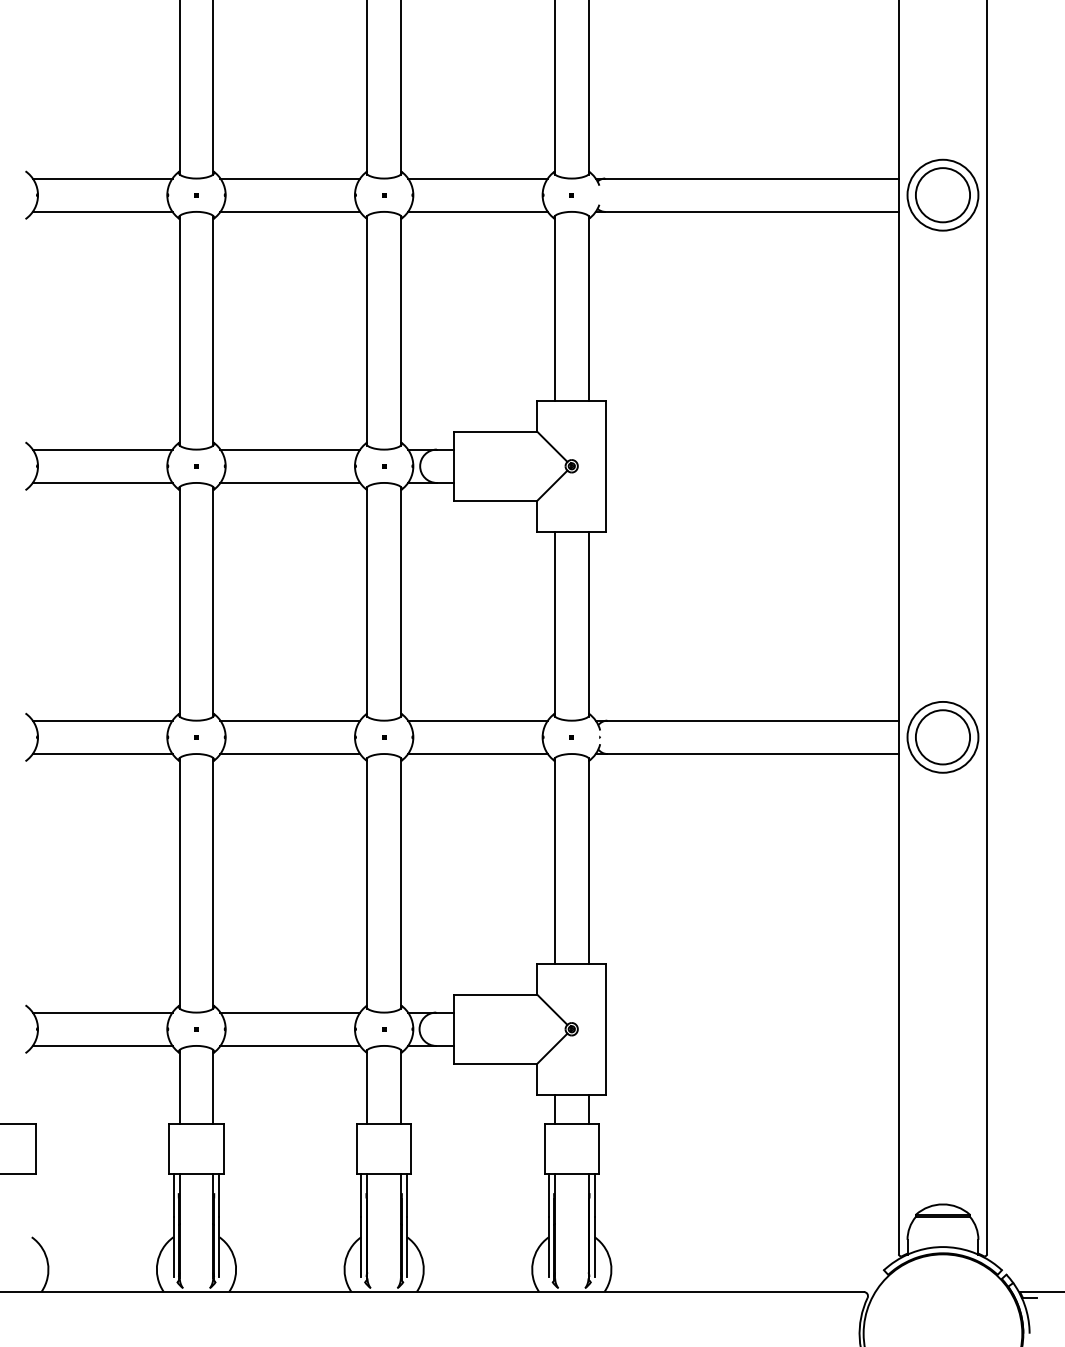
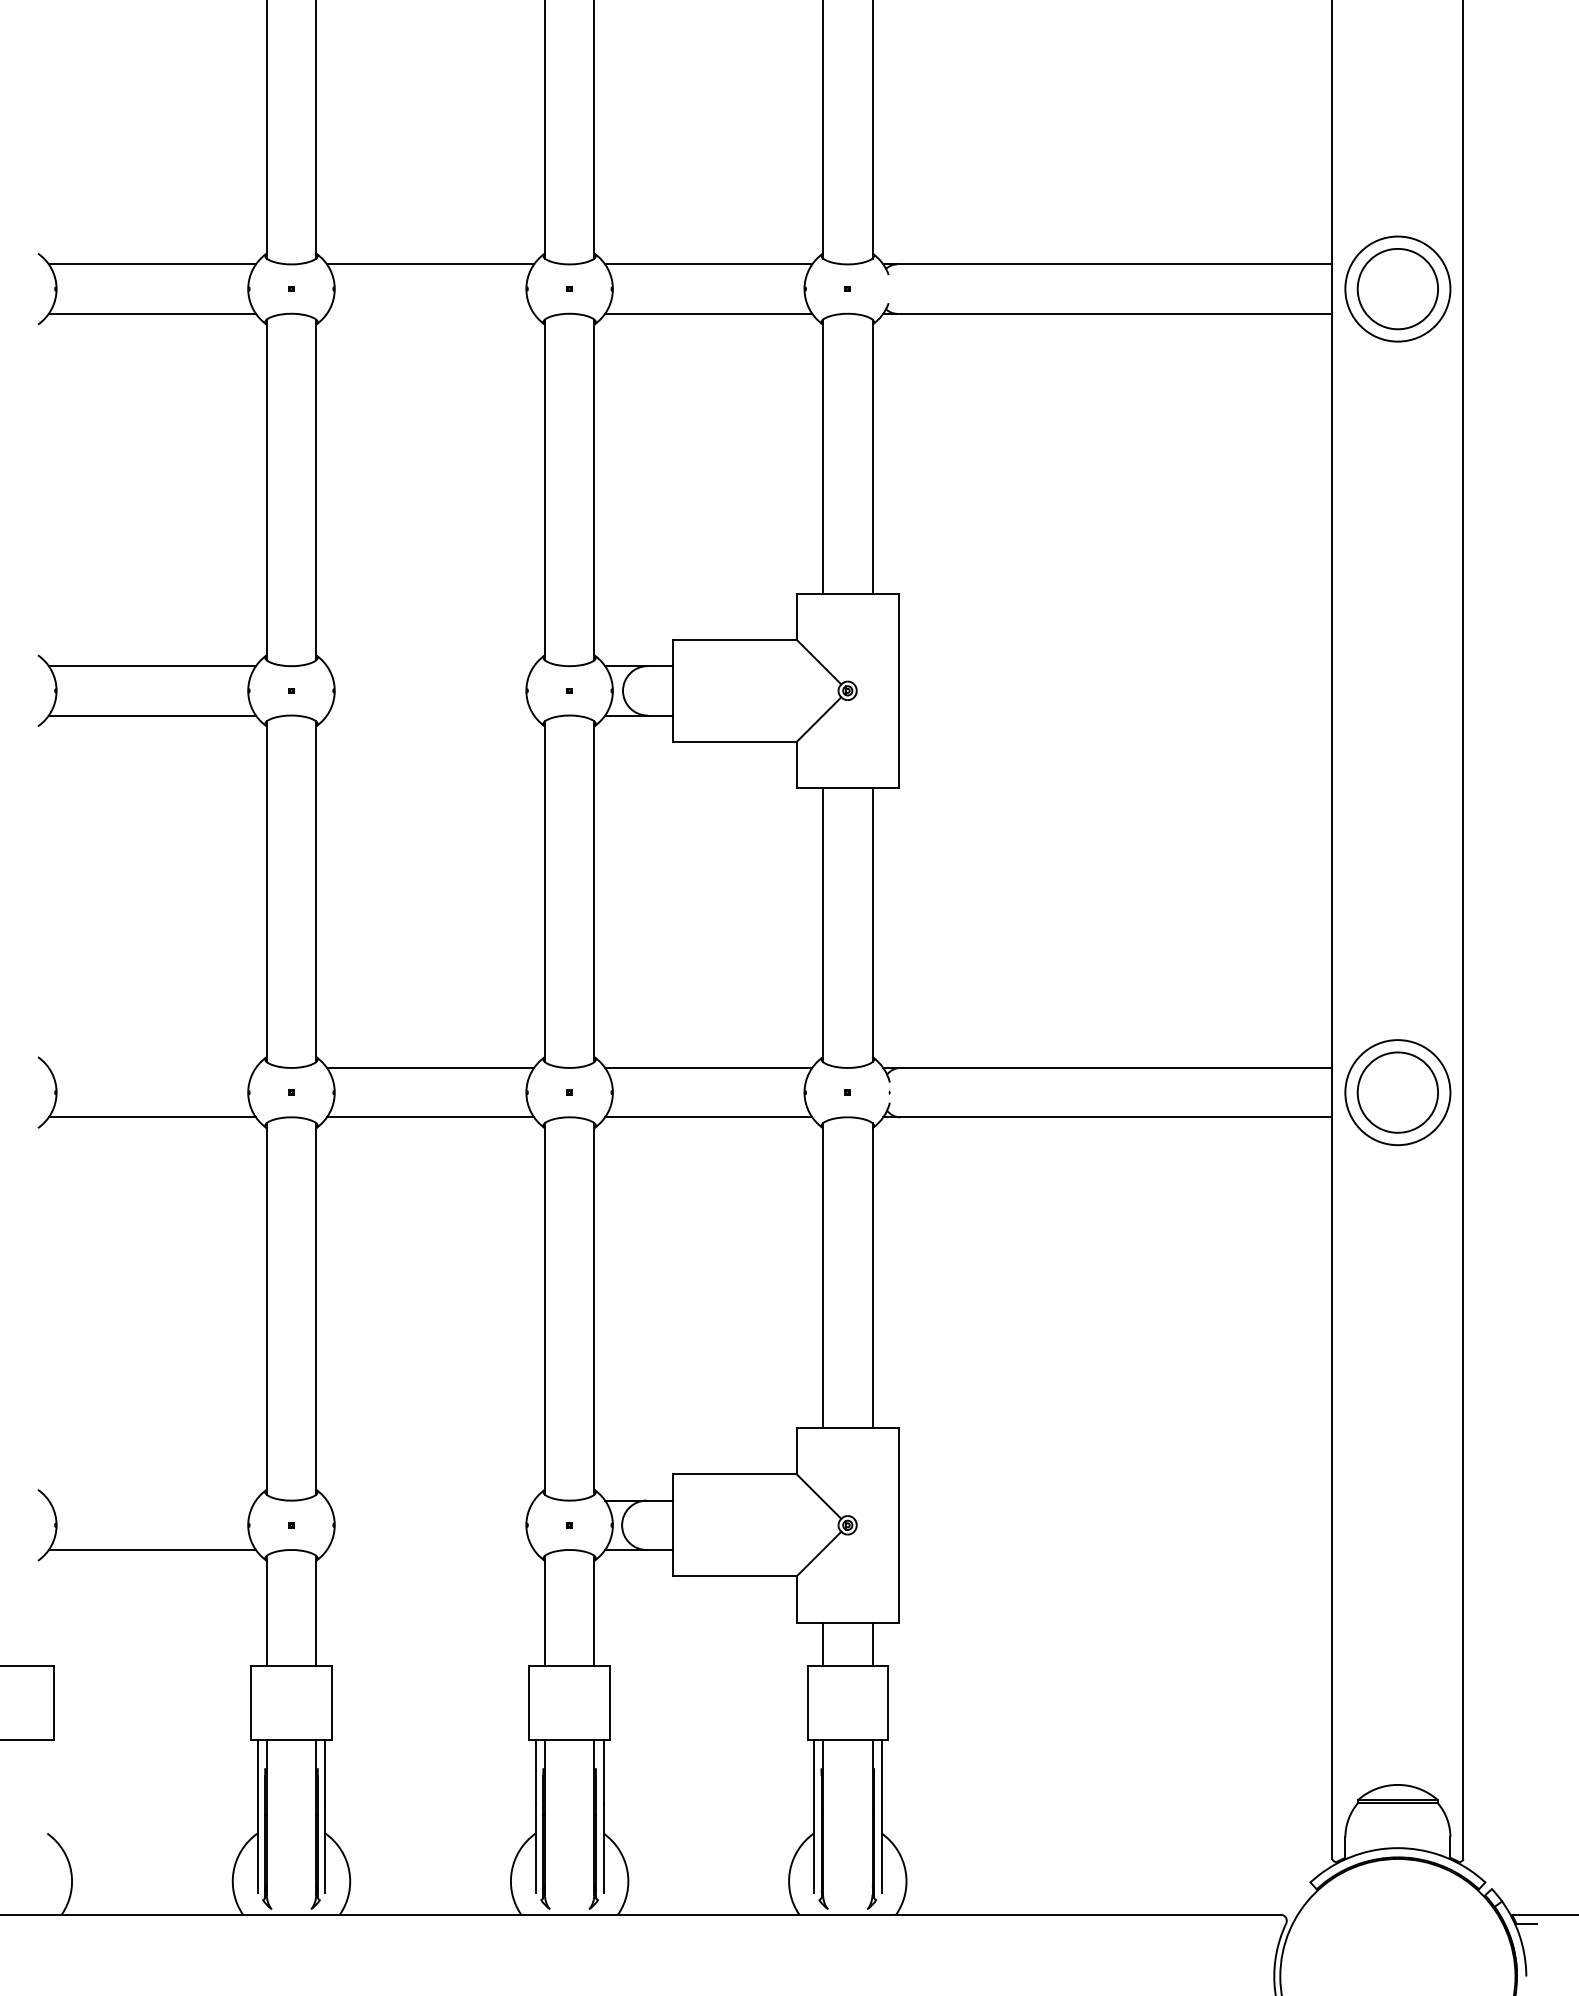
line: (290, 211) -> (430, 313), removed
line: (290, 449) -> (430, 665), removed
line: (290, 482) -> (430, 714), removed
line: (102, 720) -> (152, 1067), removed
line: (102, 1012) -> (152, 1500), removed
line: (290, 1012) -> (430, 1500), removed
line: (290, 1045) -> (430, 1549), removed

